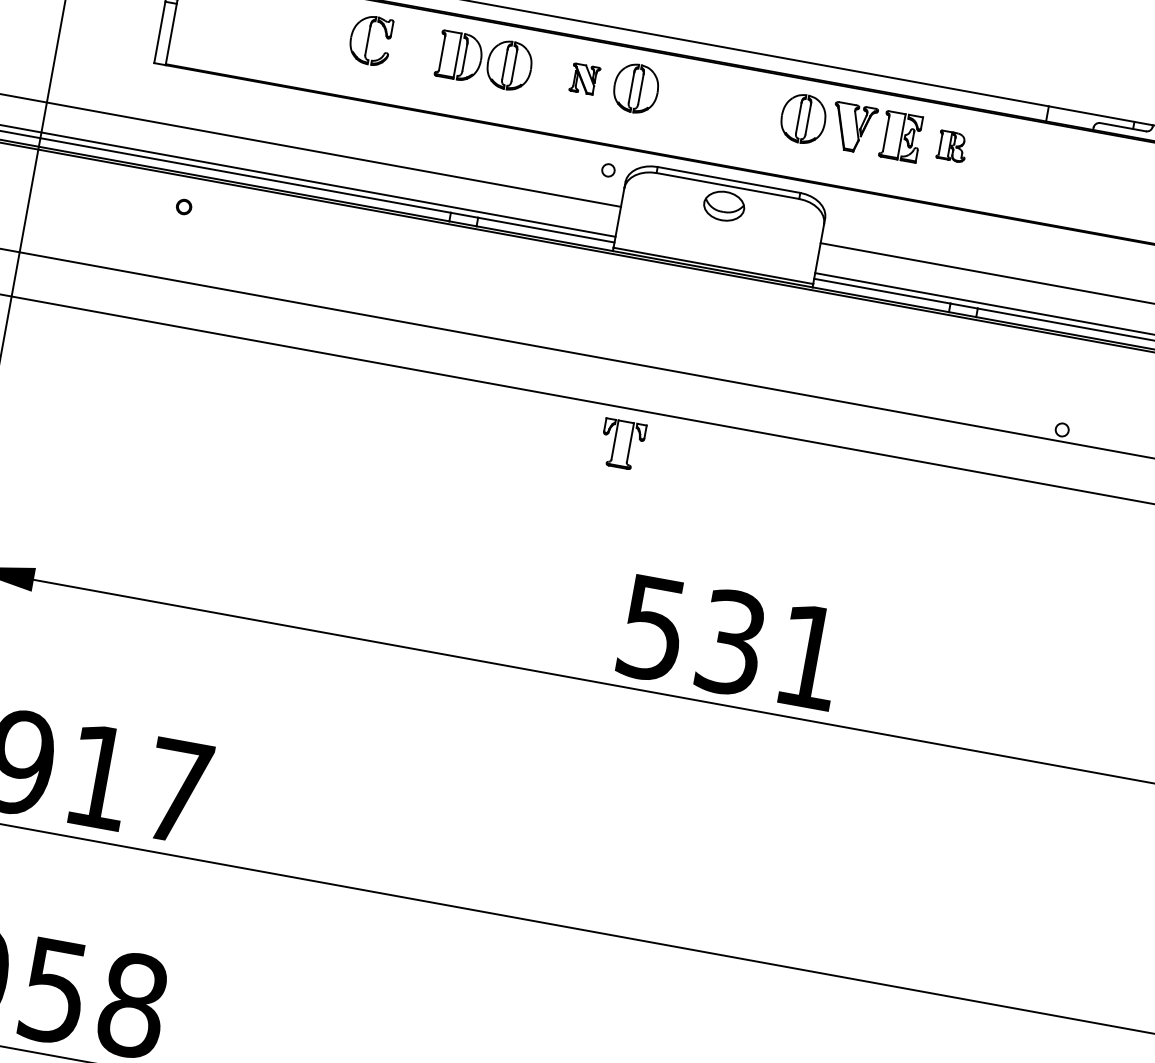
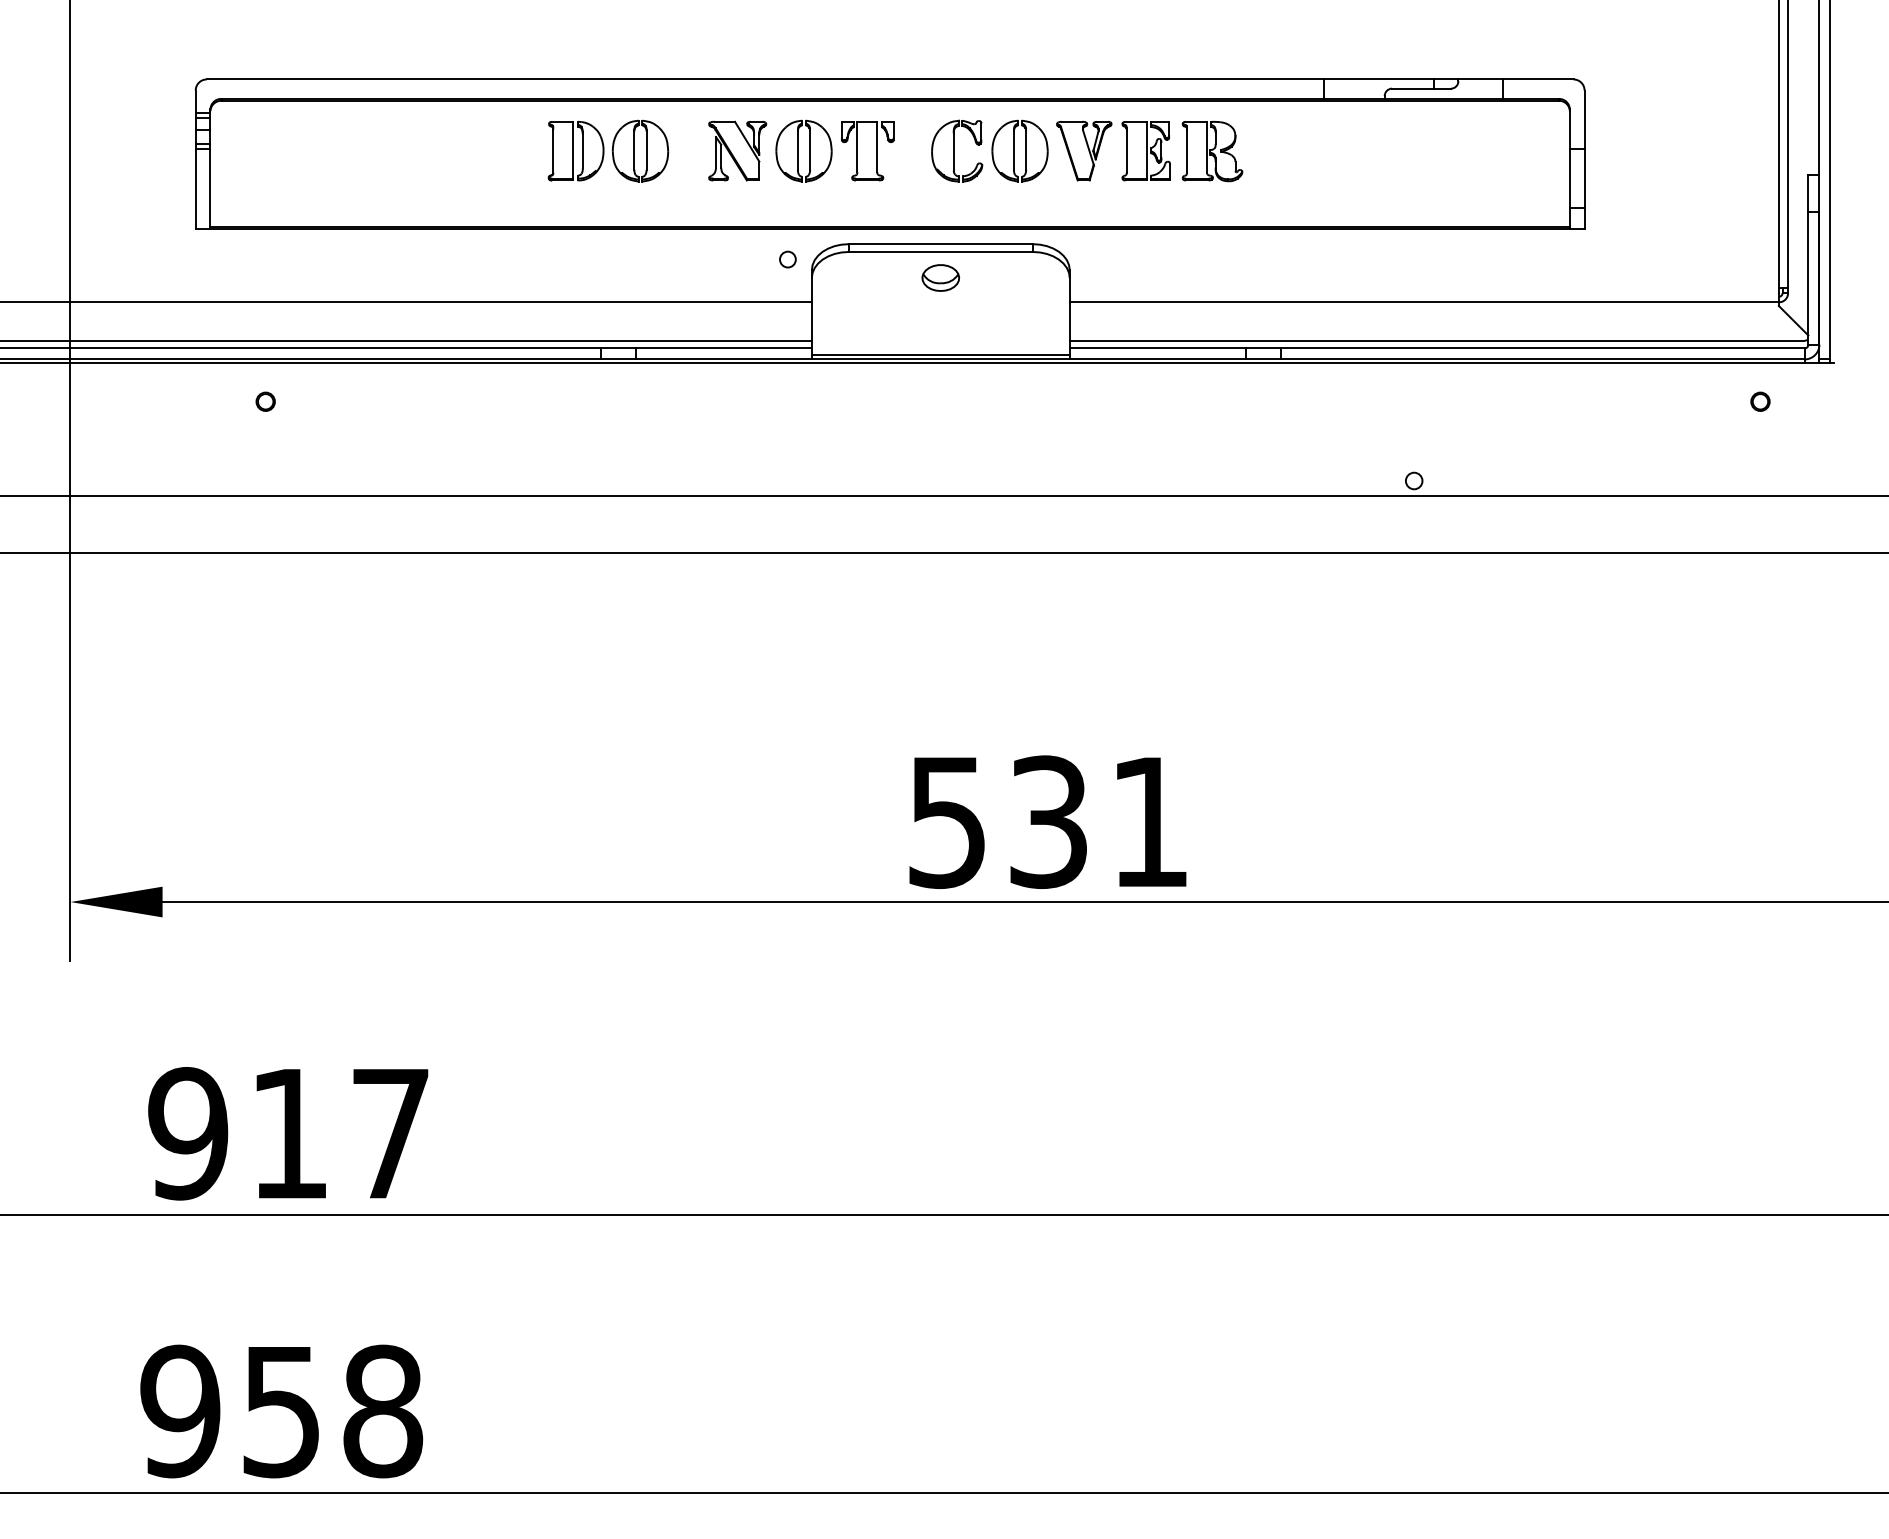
part: (371, 39) -> (957, 150), moved
part: (584, 78) -> (737, 150), size x1.67
part: (952, 146) -> (1212, 151), size x1.67
part: (724, 205) -> (940, 277), size x0.71
part: (622, 444) -> (867, 151), moved

